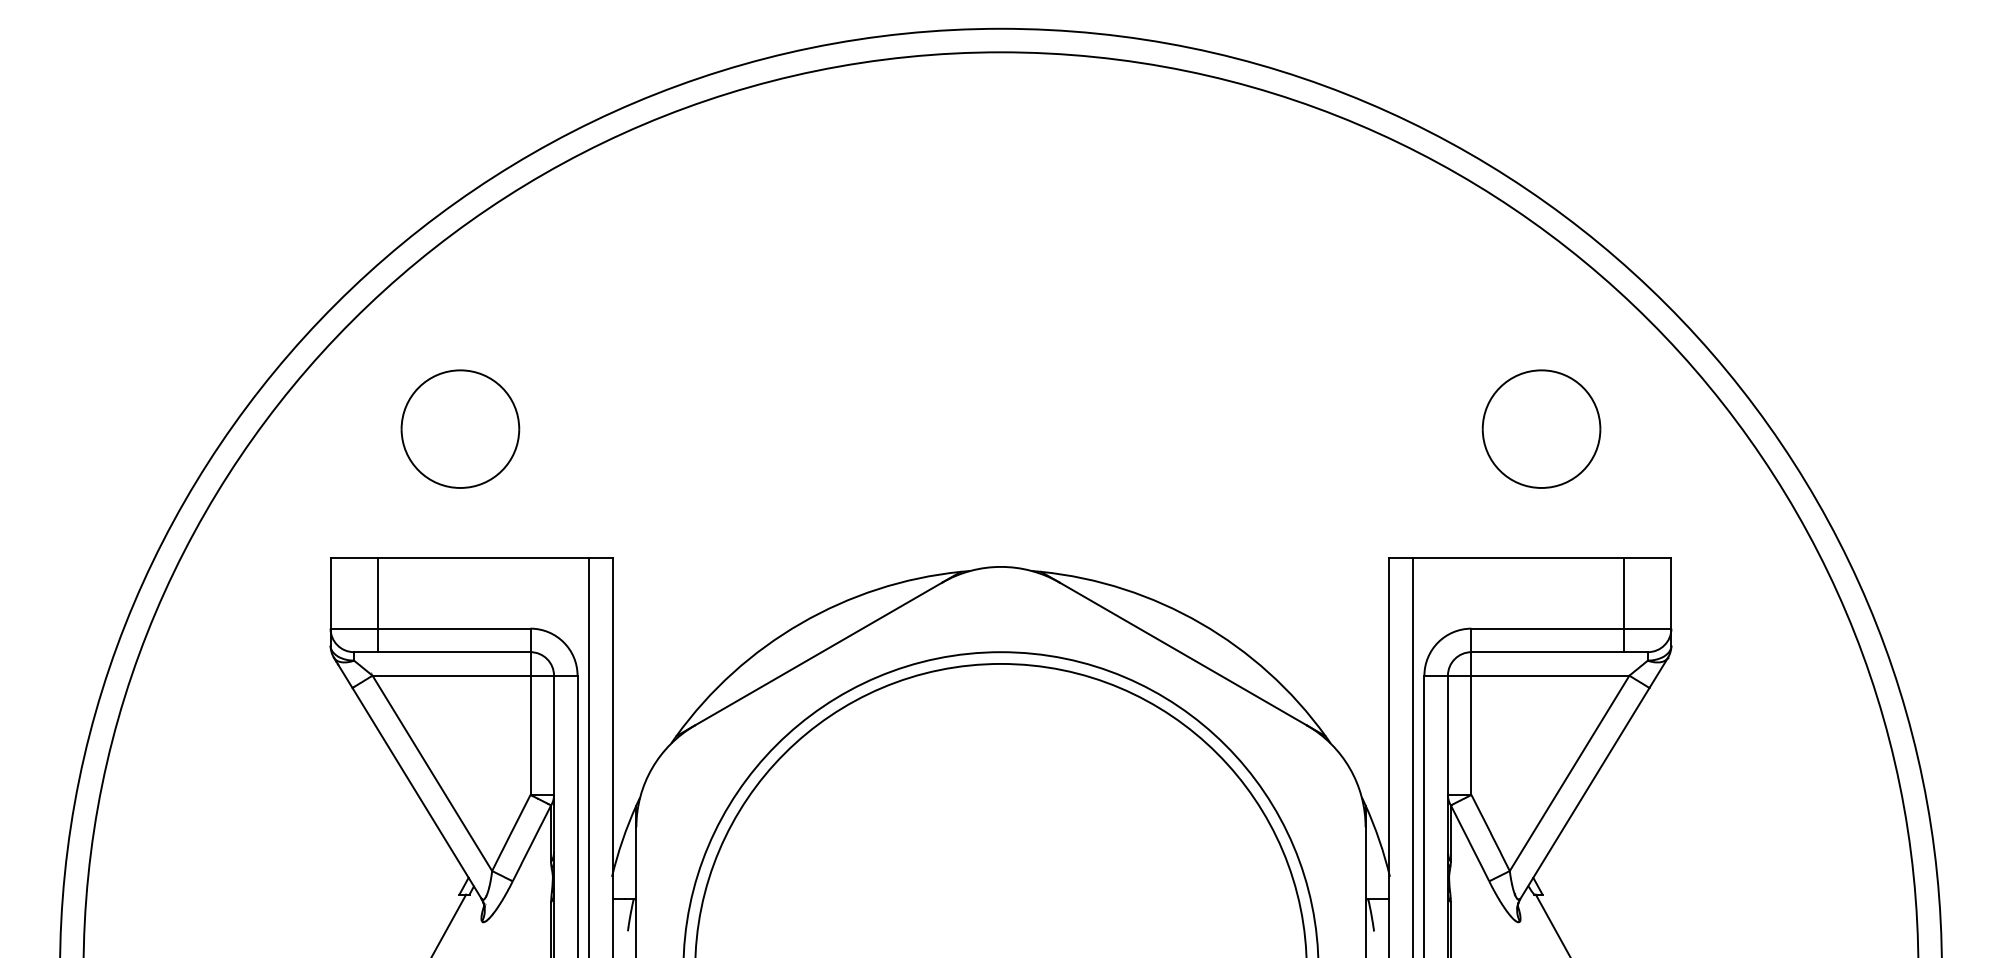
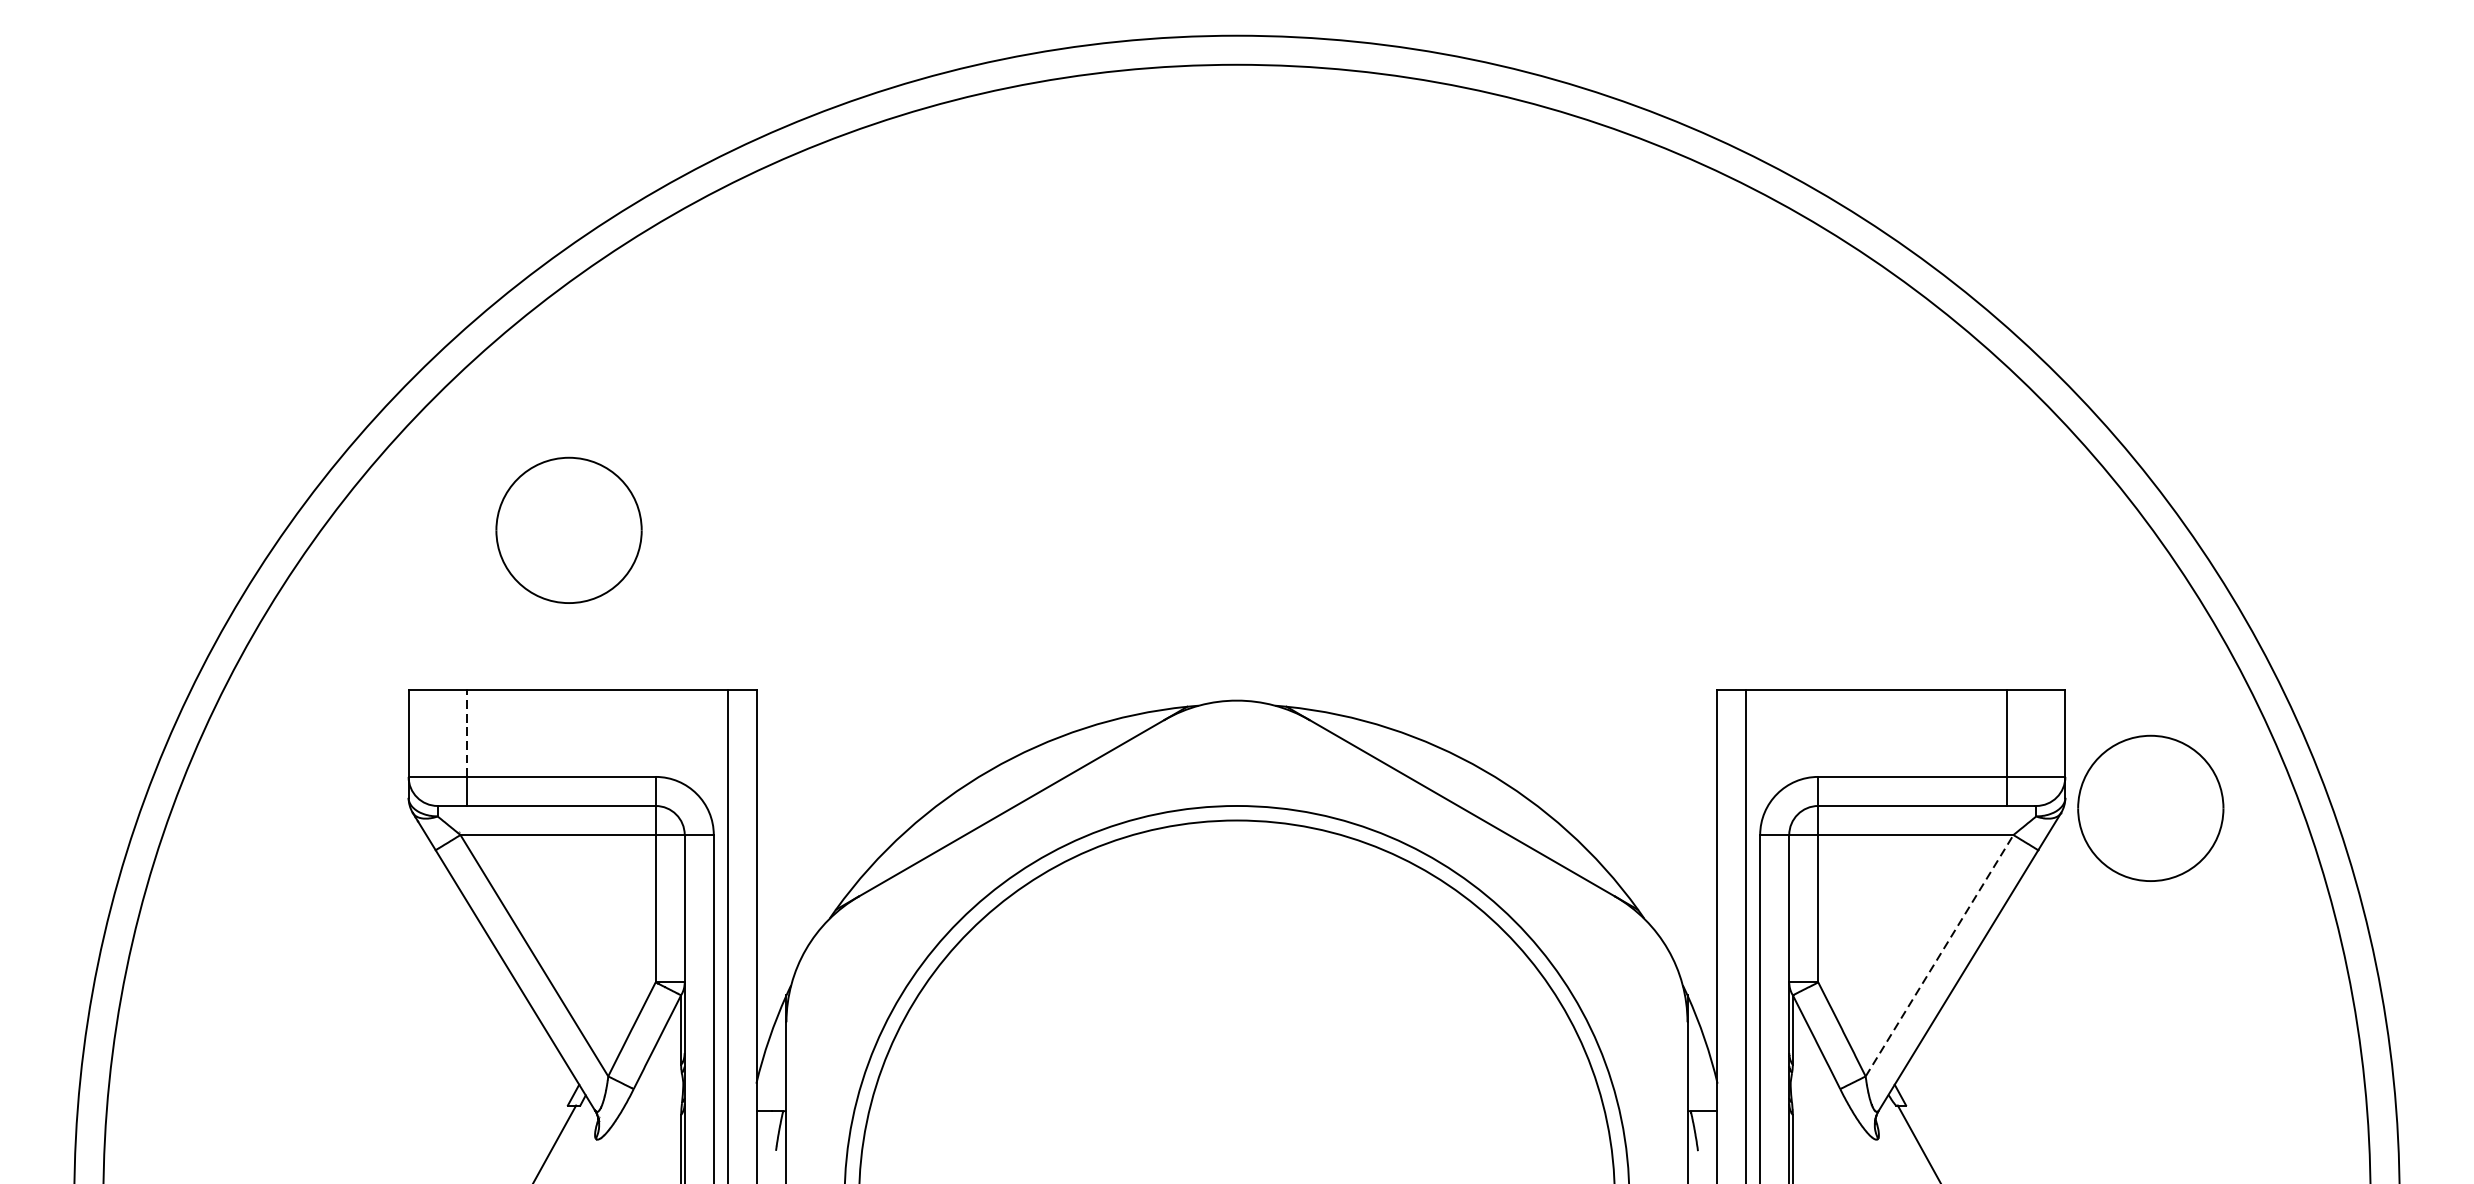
part: (1541, 428) -> (2150, 807), moved
line: (377, 592) -> (466, 732), solid -> dashed
line: (1569, 773) -> (1939, 955), solid -> dashed

